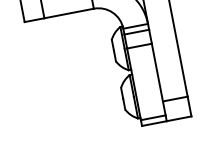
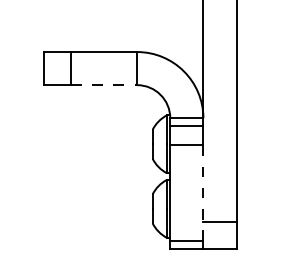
line: (69, 13) -> (104, 85), solid -> dashed
line: (158, 79) -> (203, 192), solid -> dashed

